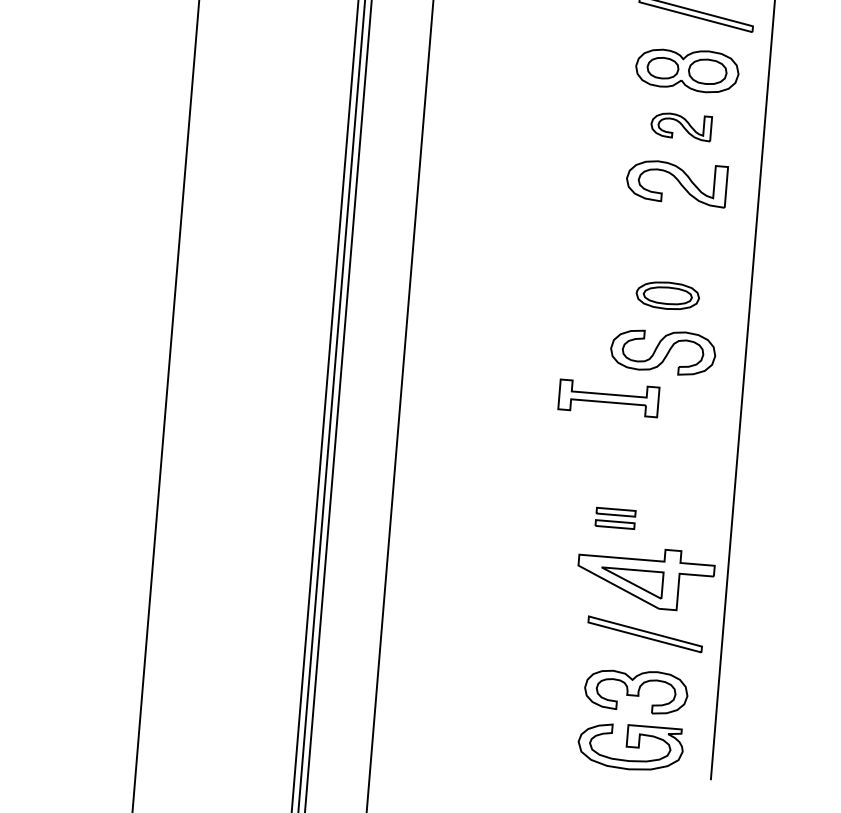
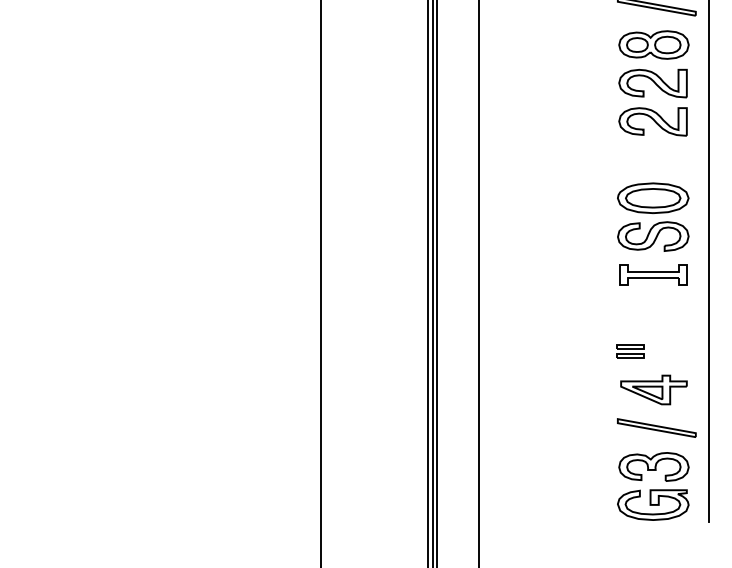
part: (680, 126) -> (652, 83), size x1.67
part: (668, 296) -> (653, 198), size x1.67
part: (609, 397) -> (653, 274), moved
part: (644, 577) -> (653, 389), size x0.71

